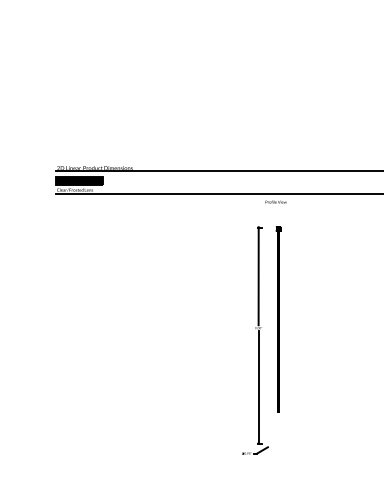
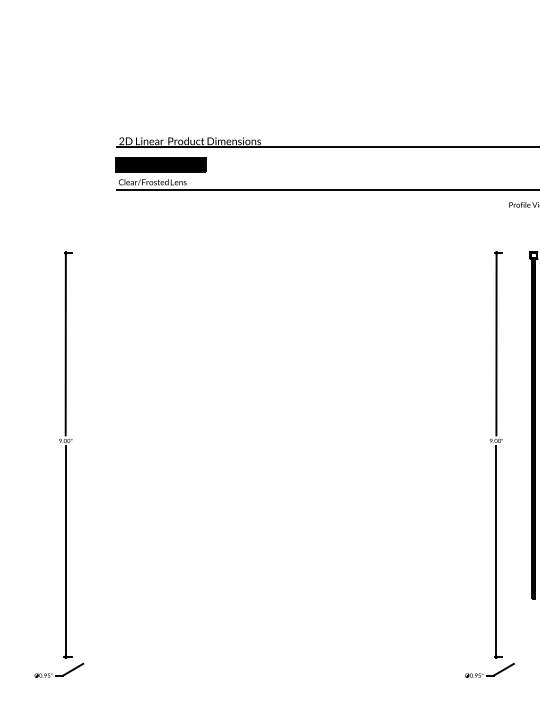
part: (25, 340) -> (59, 463), added

